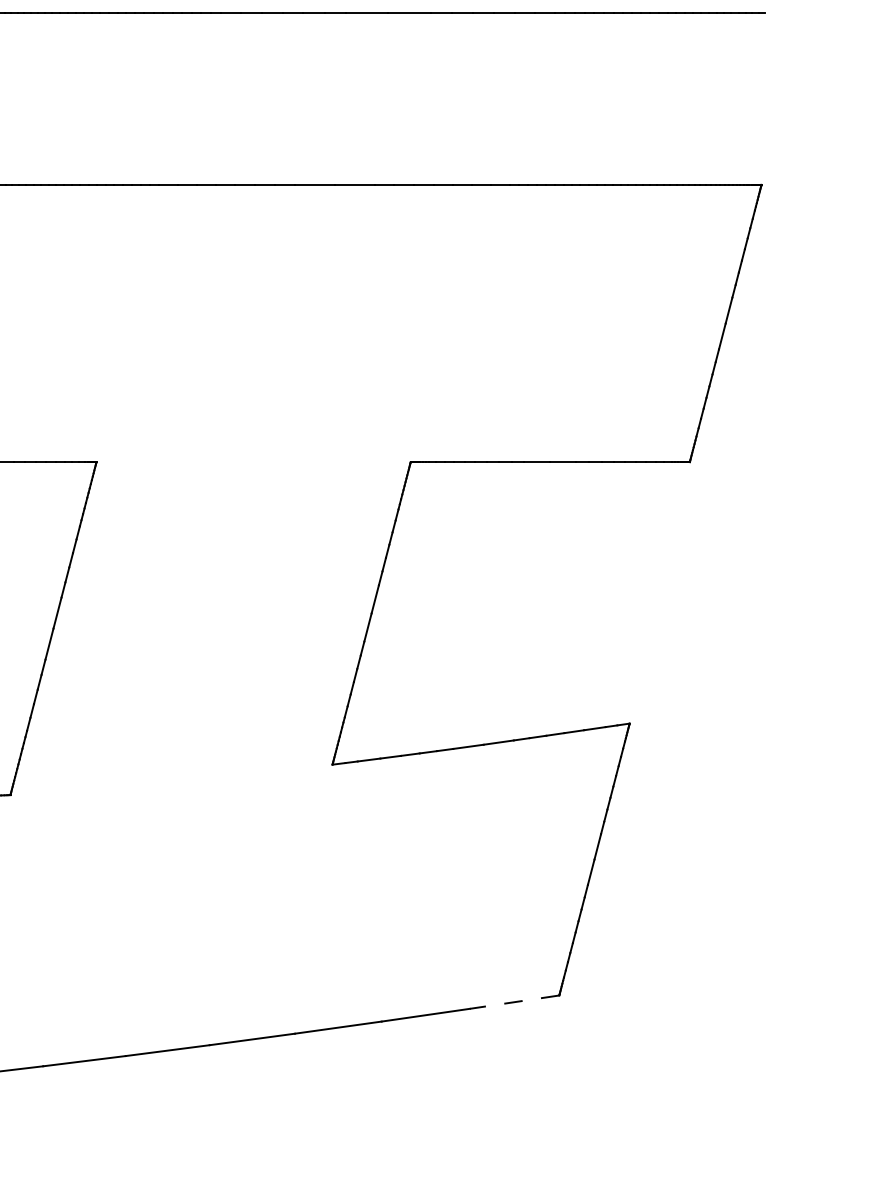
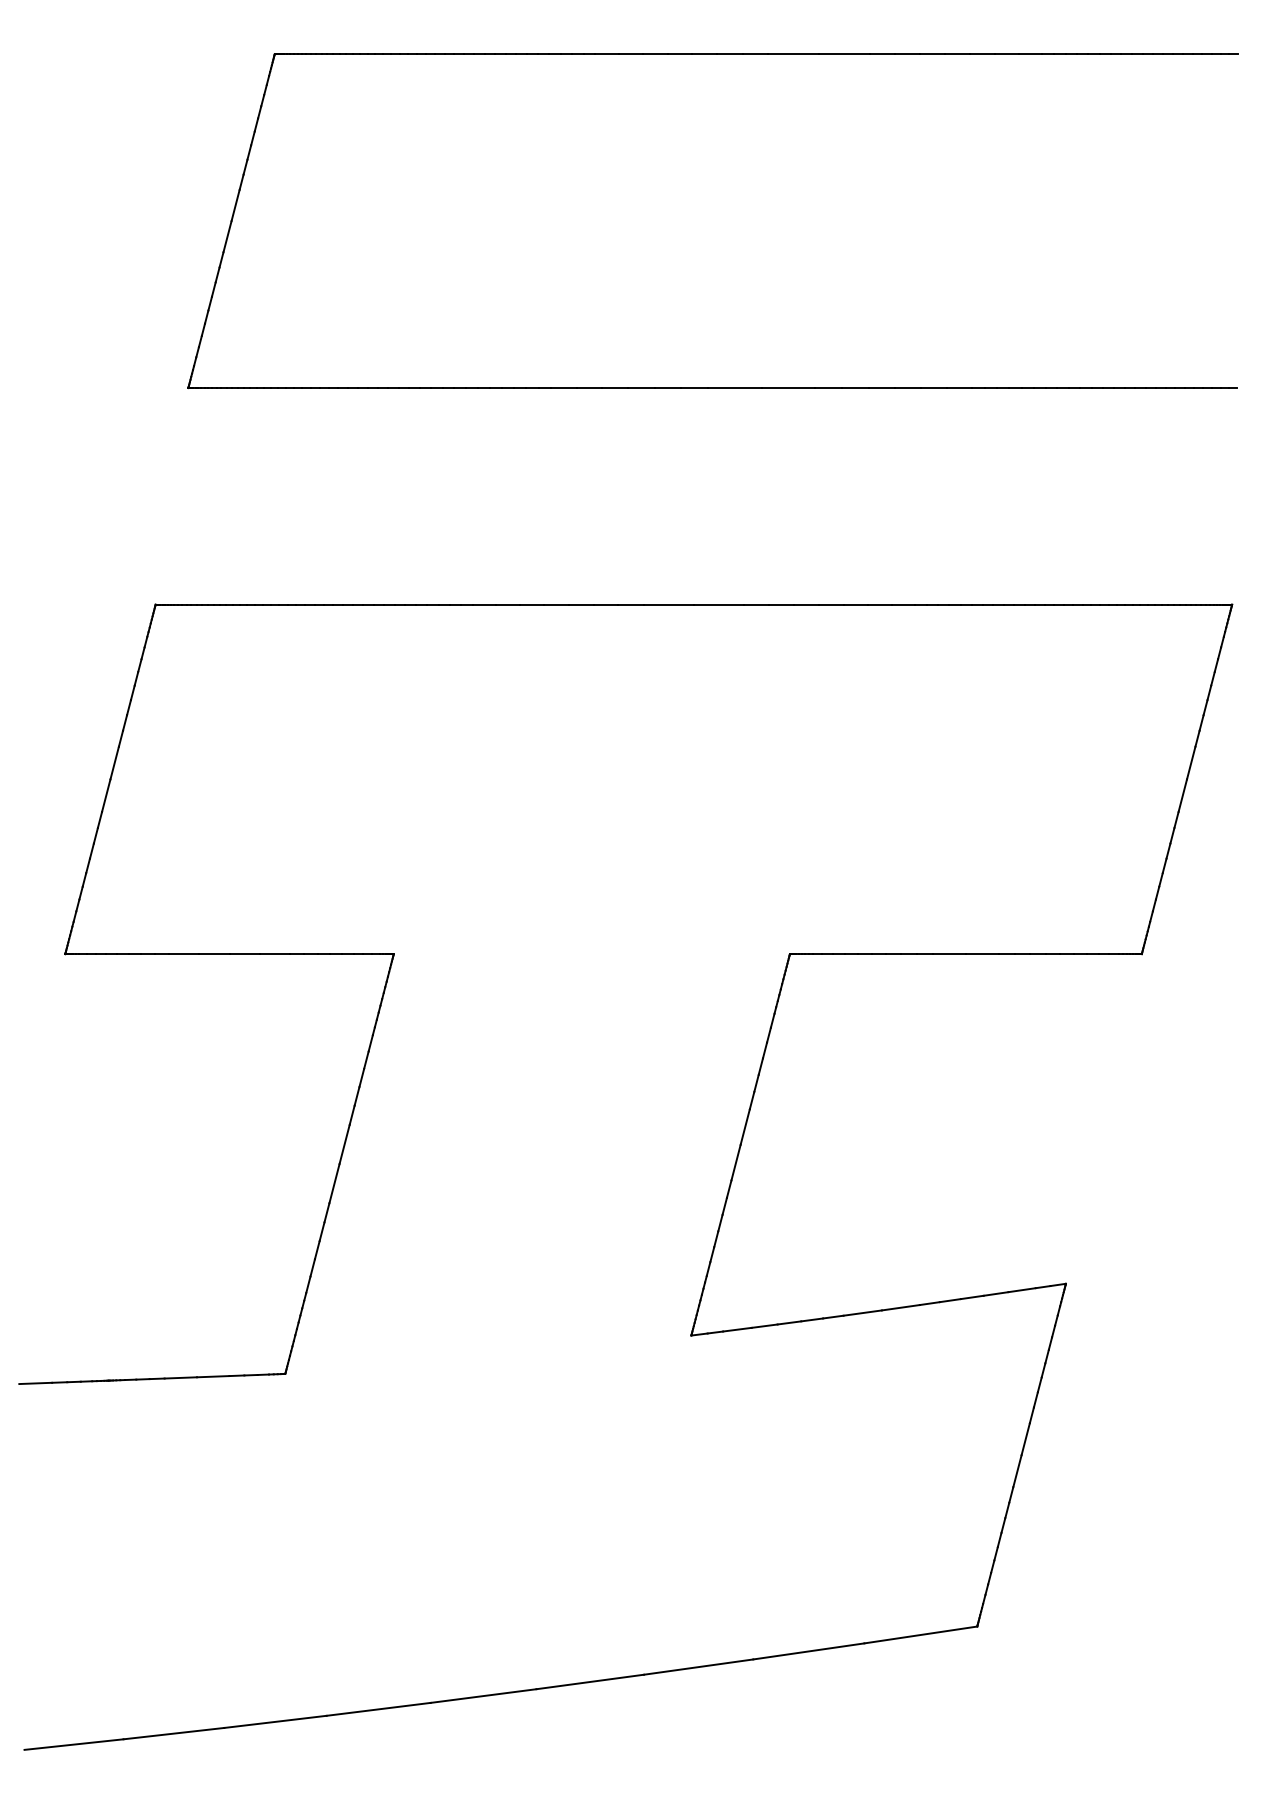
line: (514, 1002) -> (920, 1635), dashed -> solid

